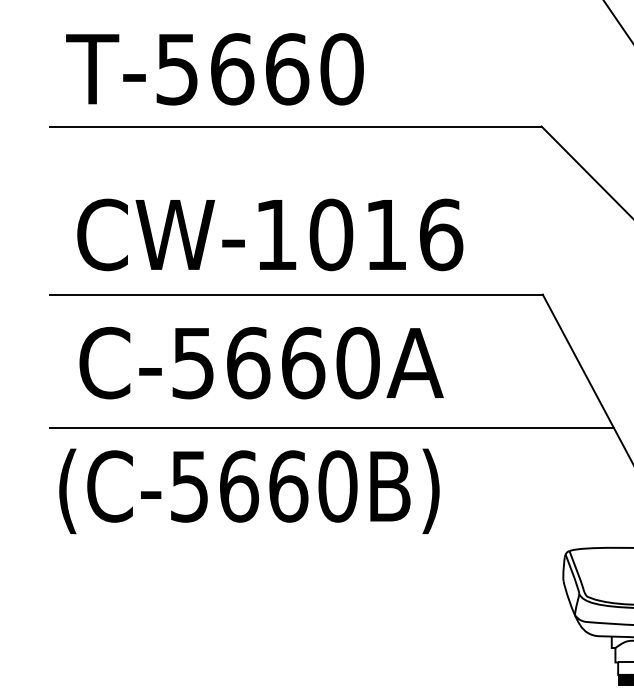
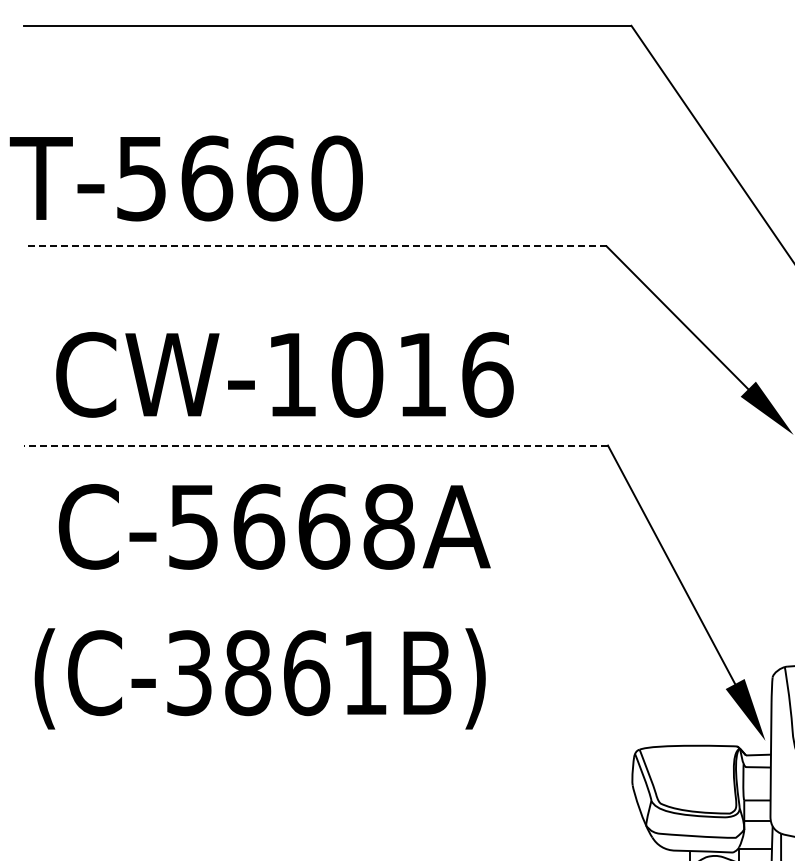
text: (214, 69) -> (185, 178), moved
line: (295, 126) -> (314, 246), solid -> dashed
line: (296, 294) -> (315, 445), solid -> dashed
text: (357, 362) -> (388, 526), C-5660A -> C-5668A
line: (331, 428) -> (357, 604), removed
text: (263, 486) -> (277, 673), (C-5660B) -> (C-3861B)

